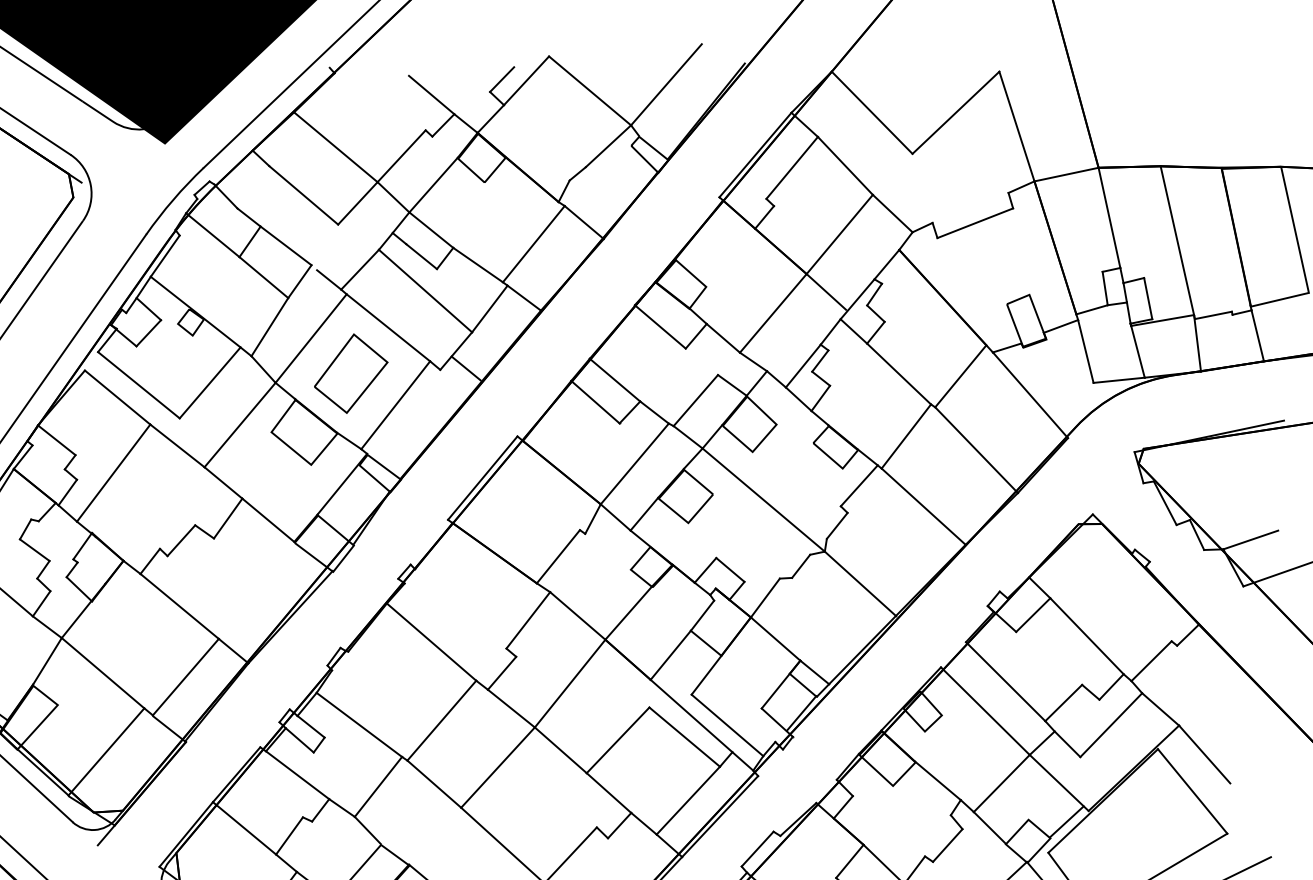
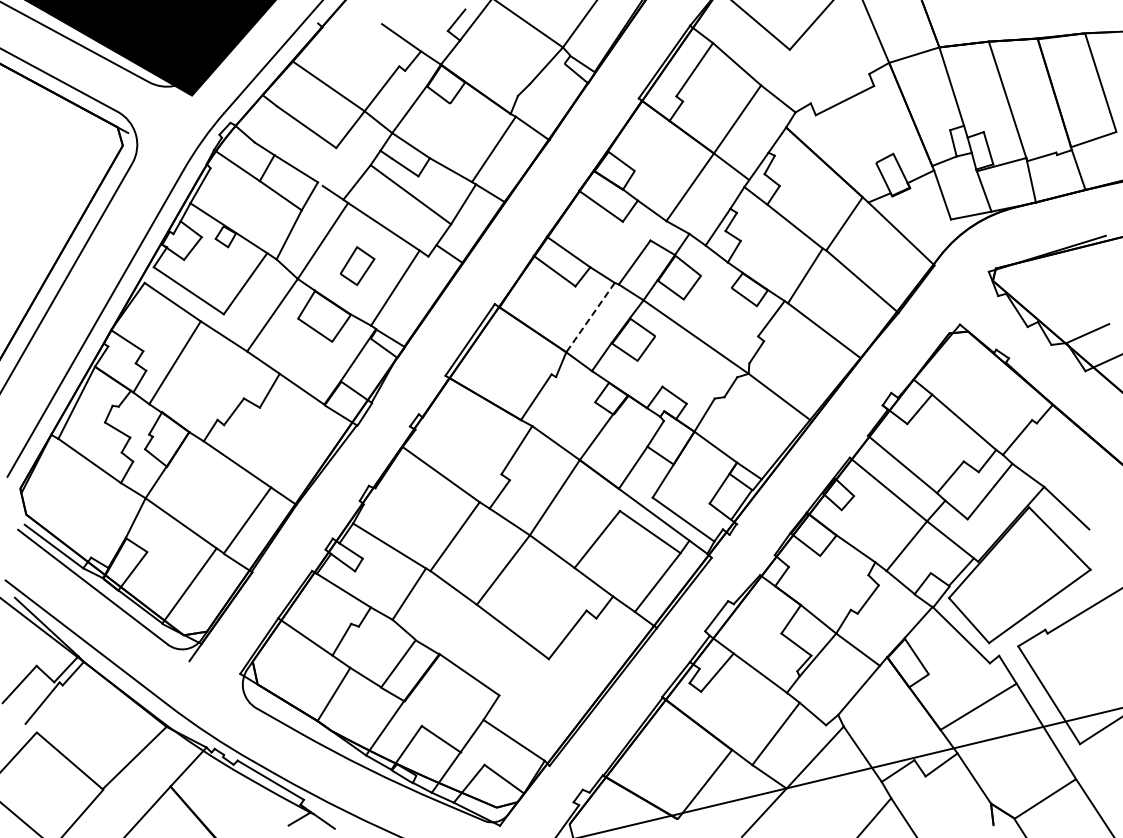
part: (351, 372) -> (357, 265), size x0.6
line: (634, 465) -> (590, 318), solid -> dashed

